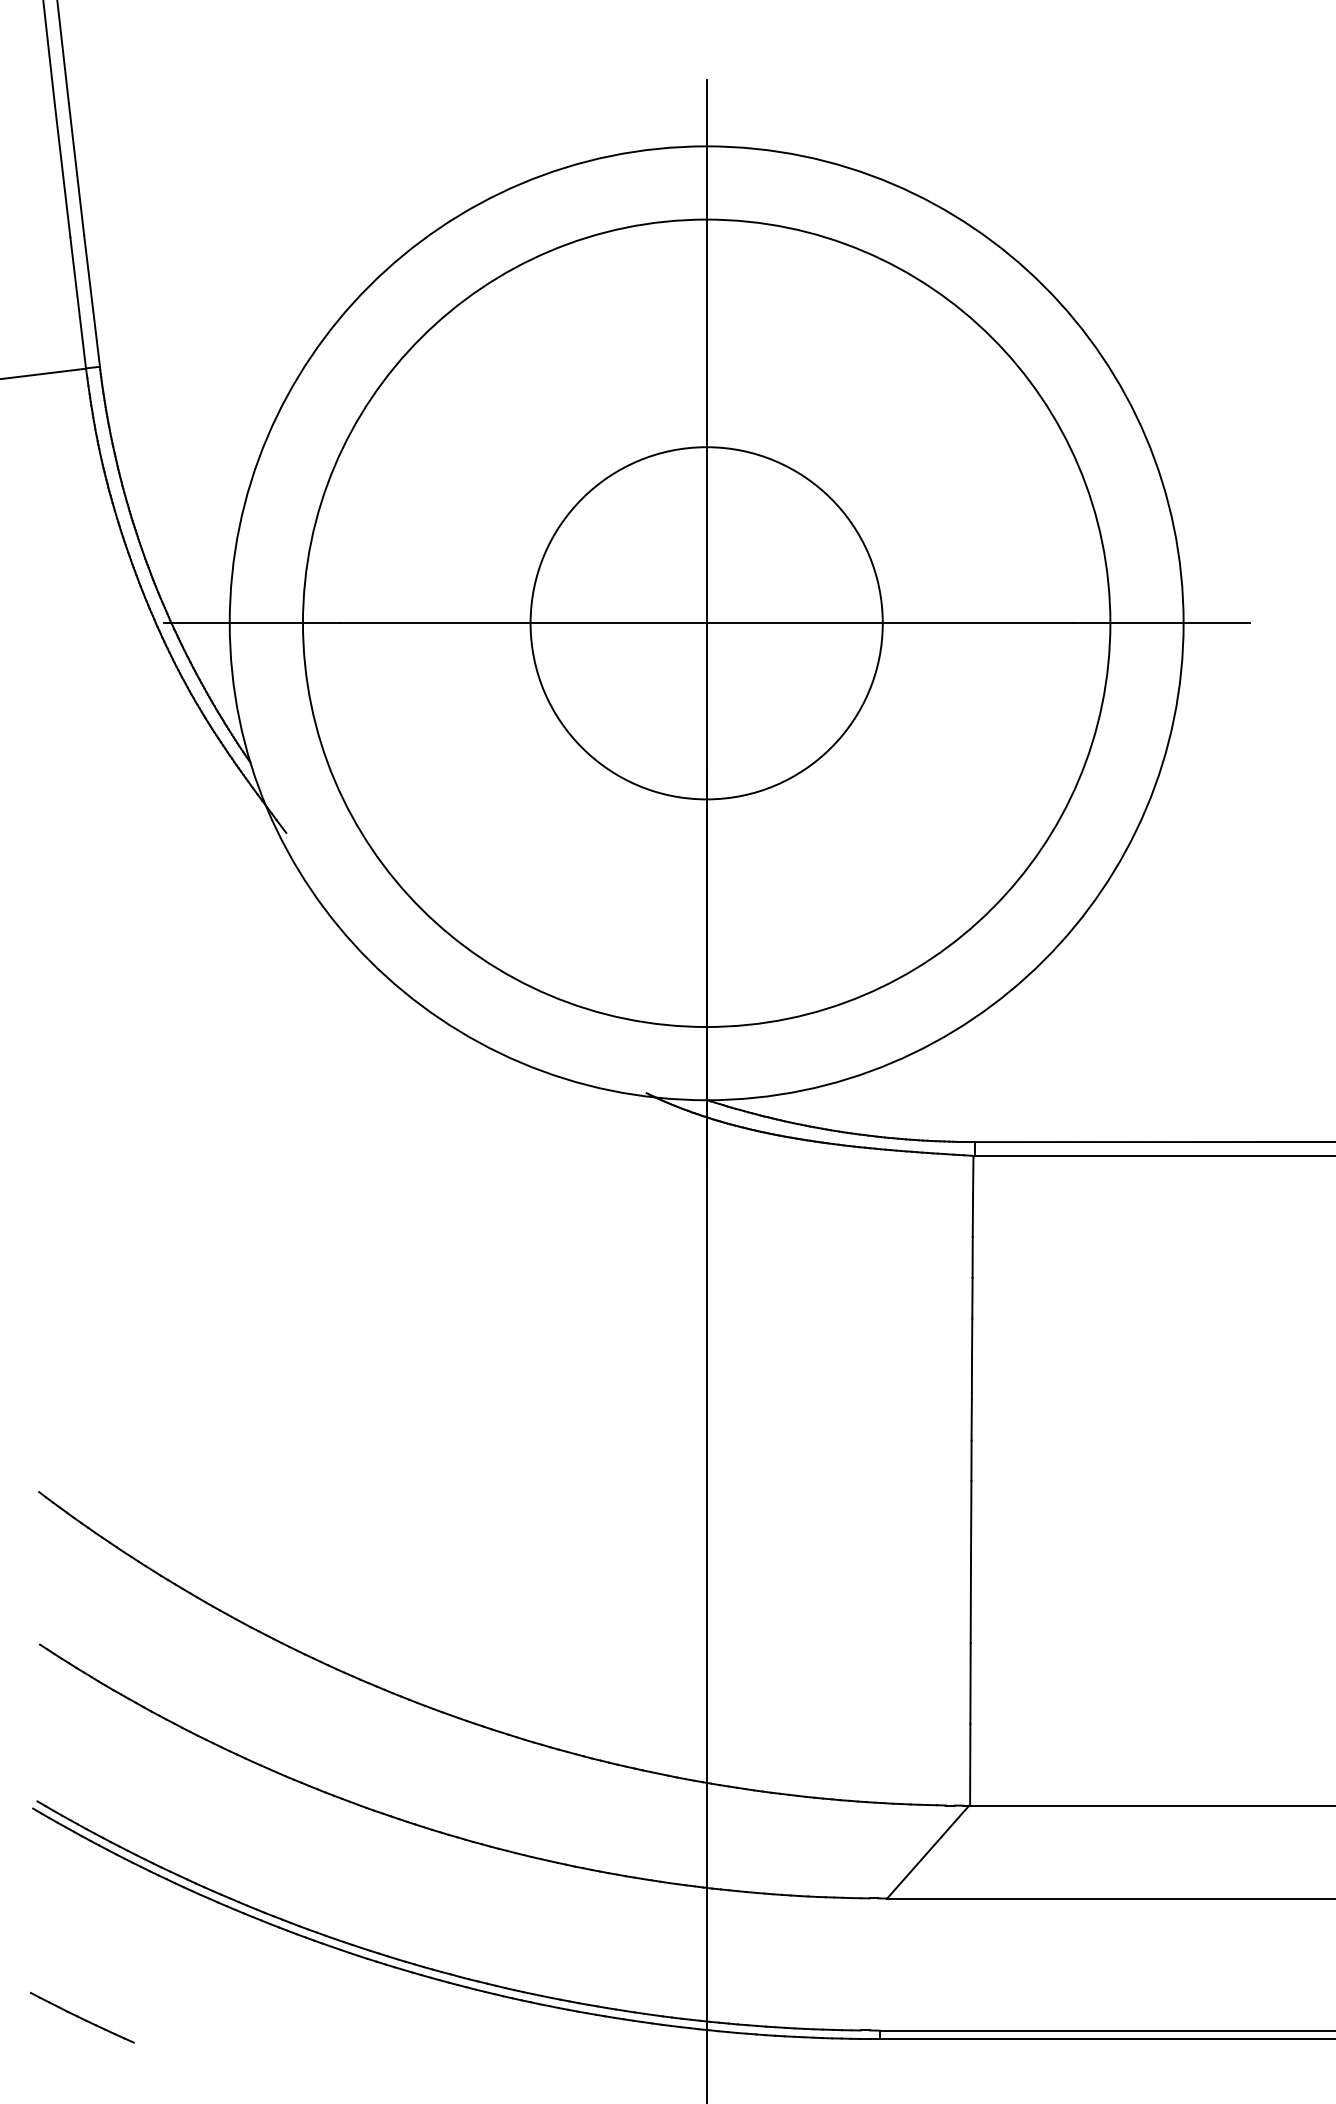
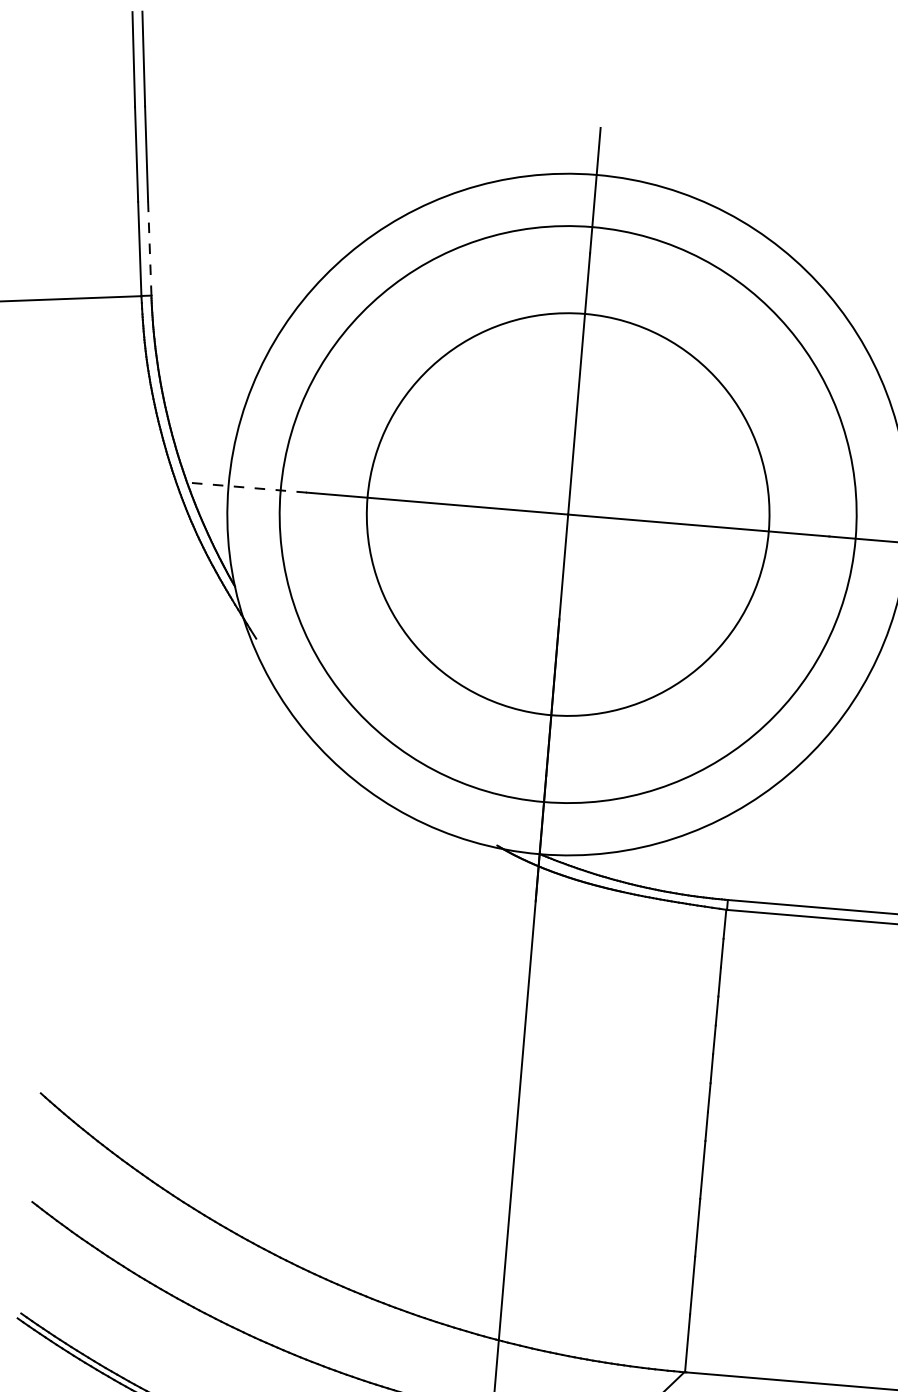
line: (92, 300) -> (150, 247), solid -> dashed
line: (251, 623) -> (244, 487), solid -> dashed
circle: (706, 623) -> (568, 514), size x1.6

